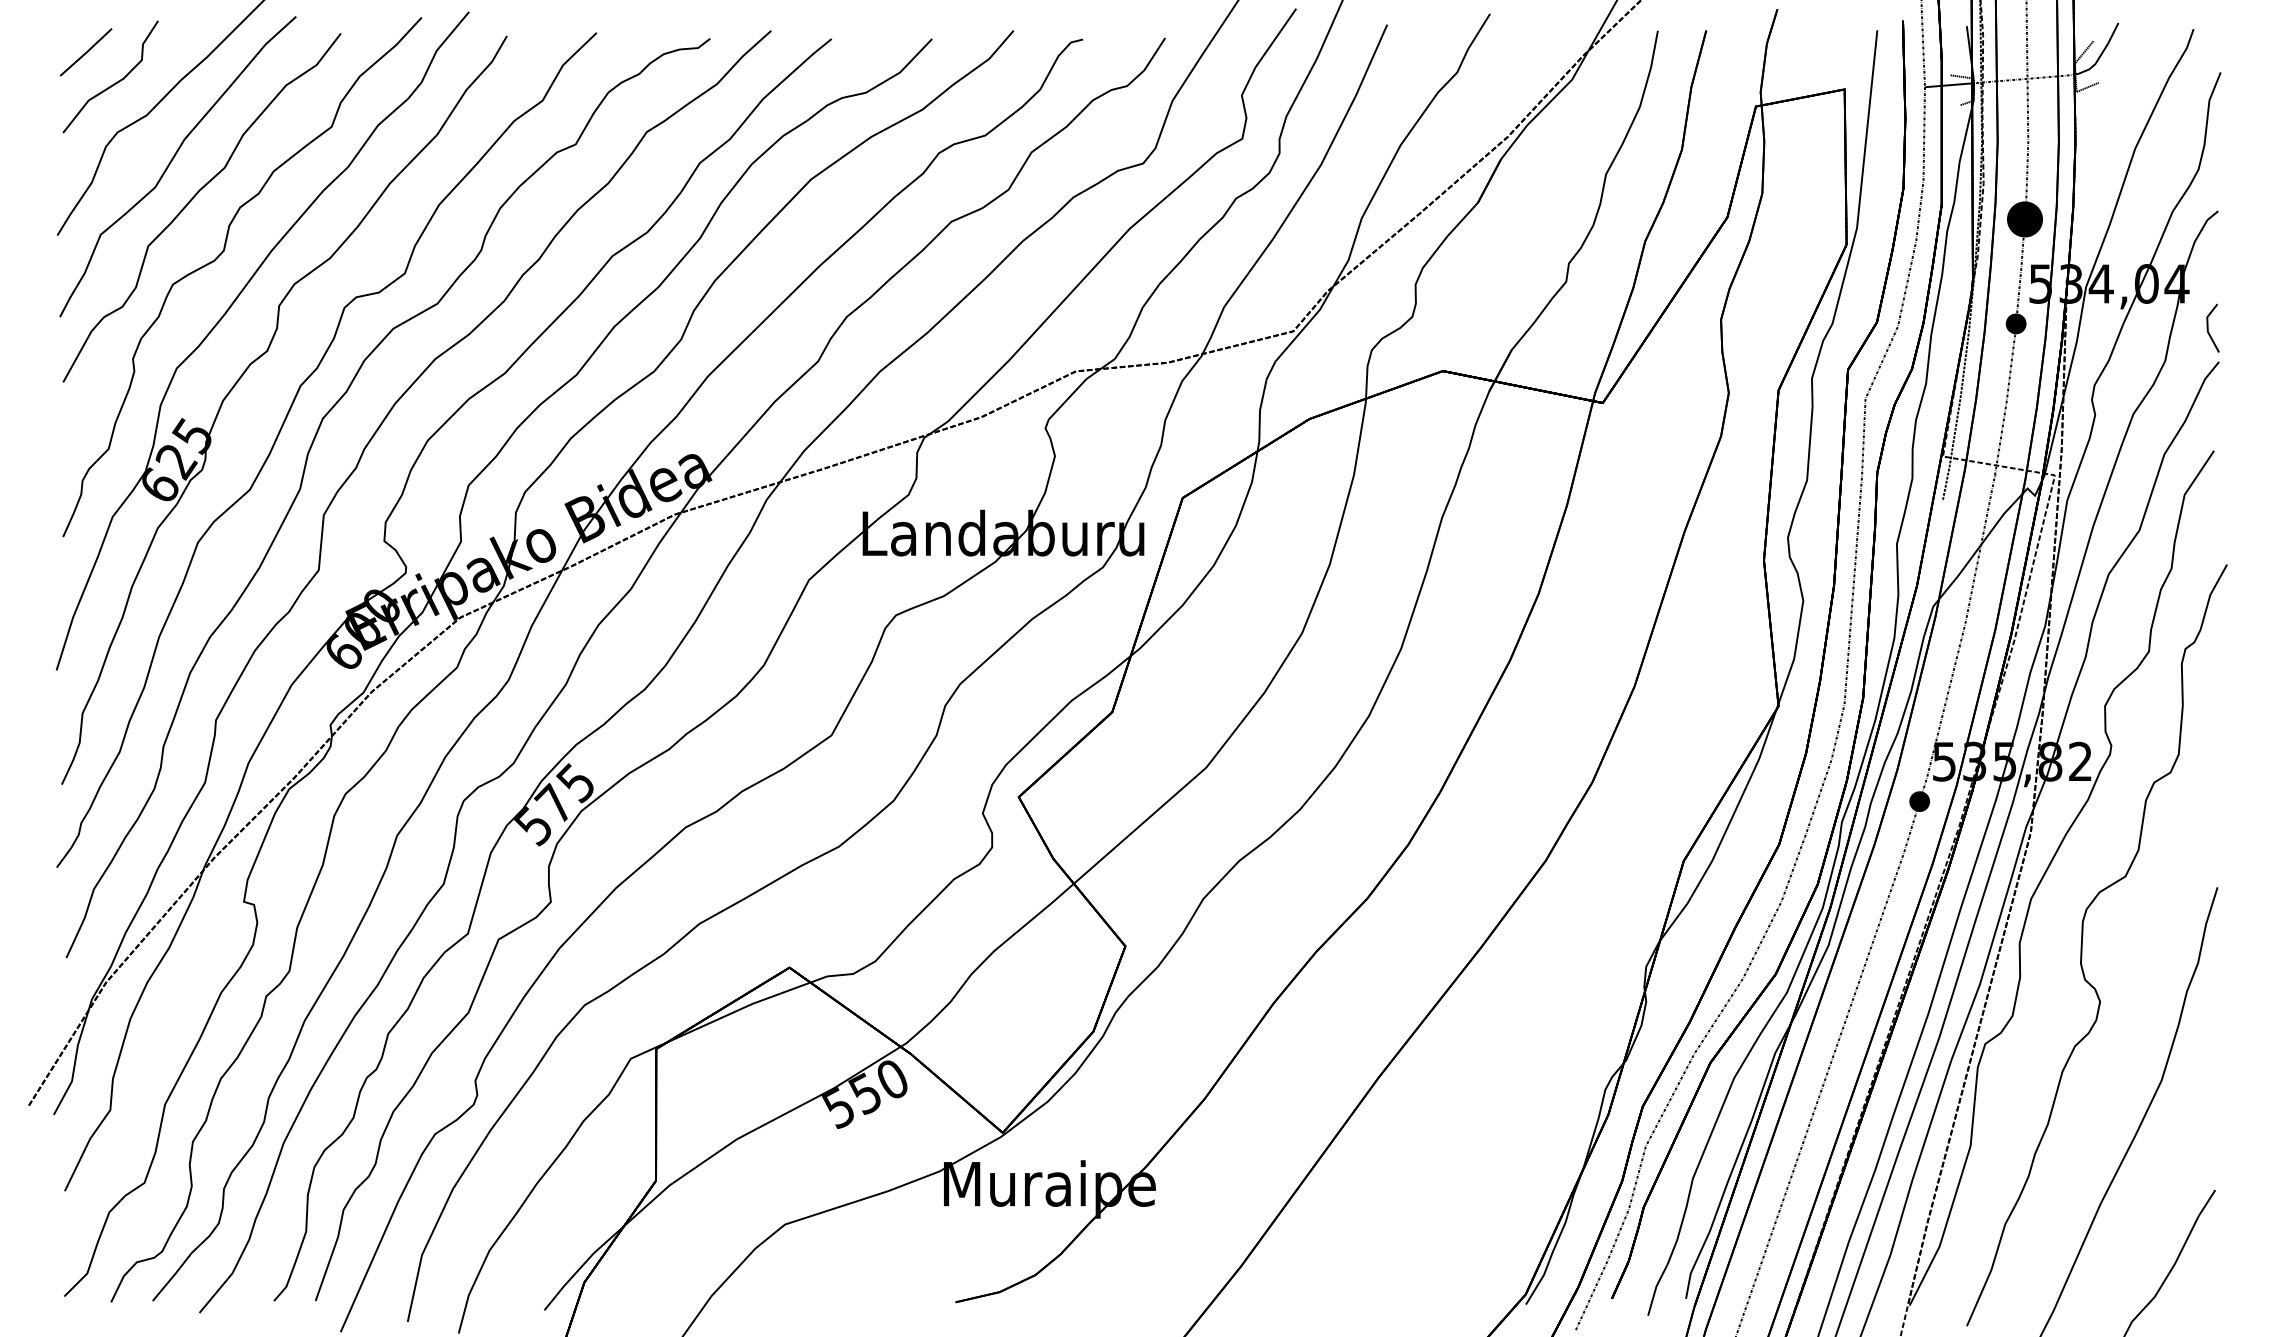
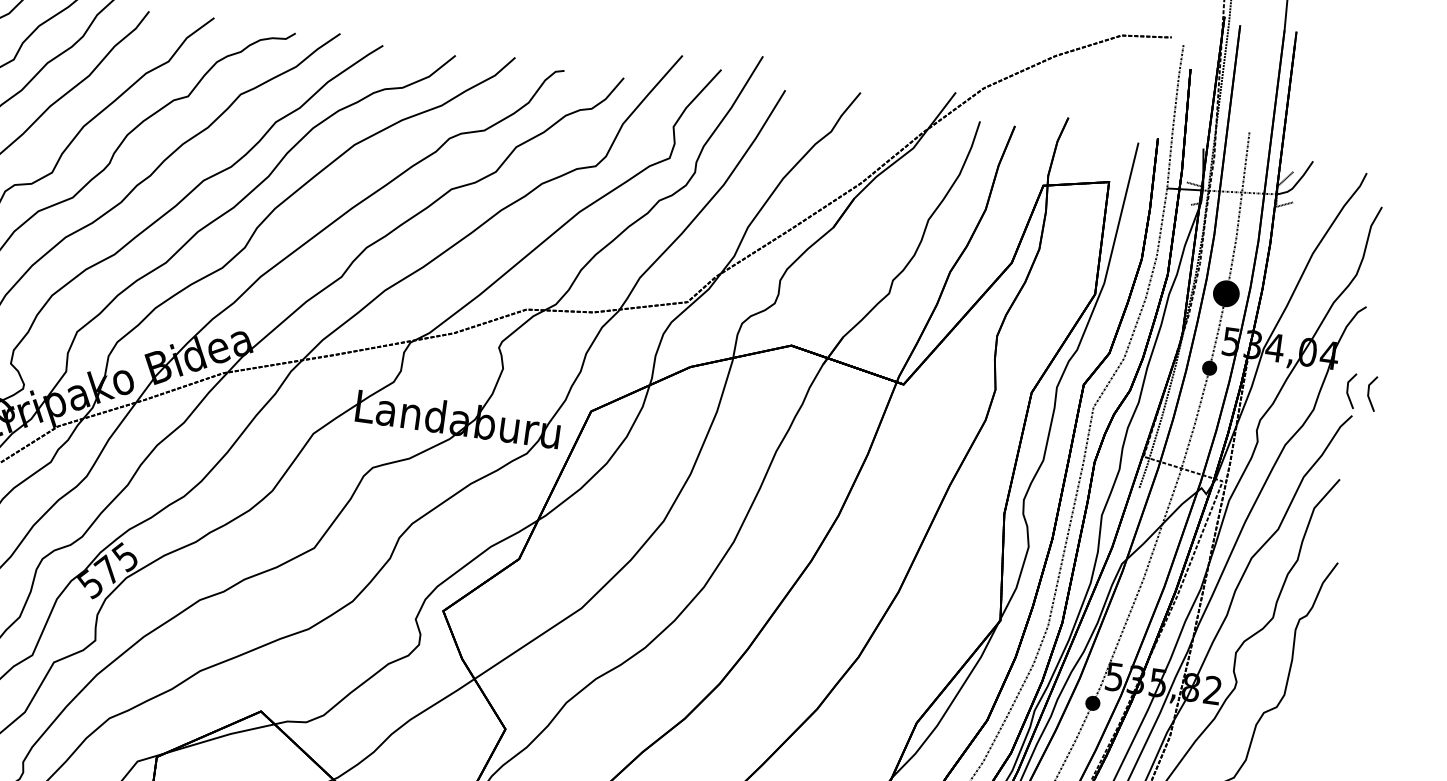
line: (2237, 327) -> (1368, 392), added

